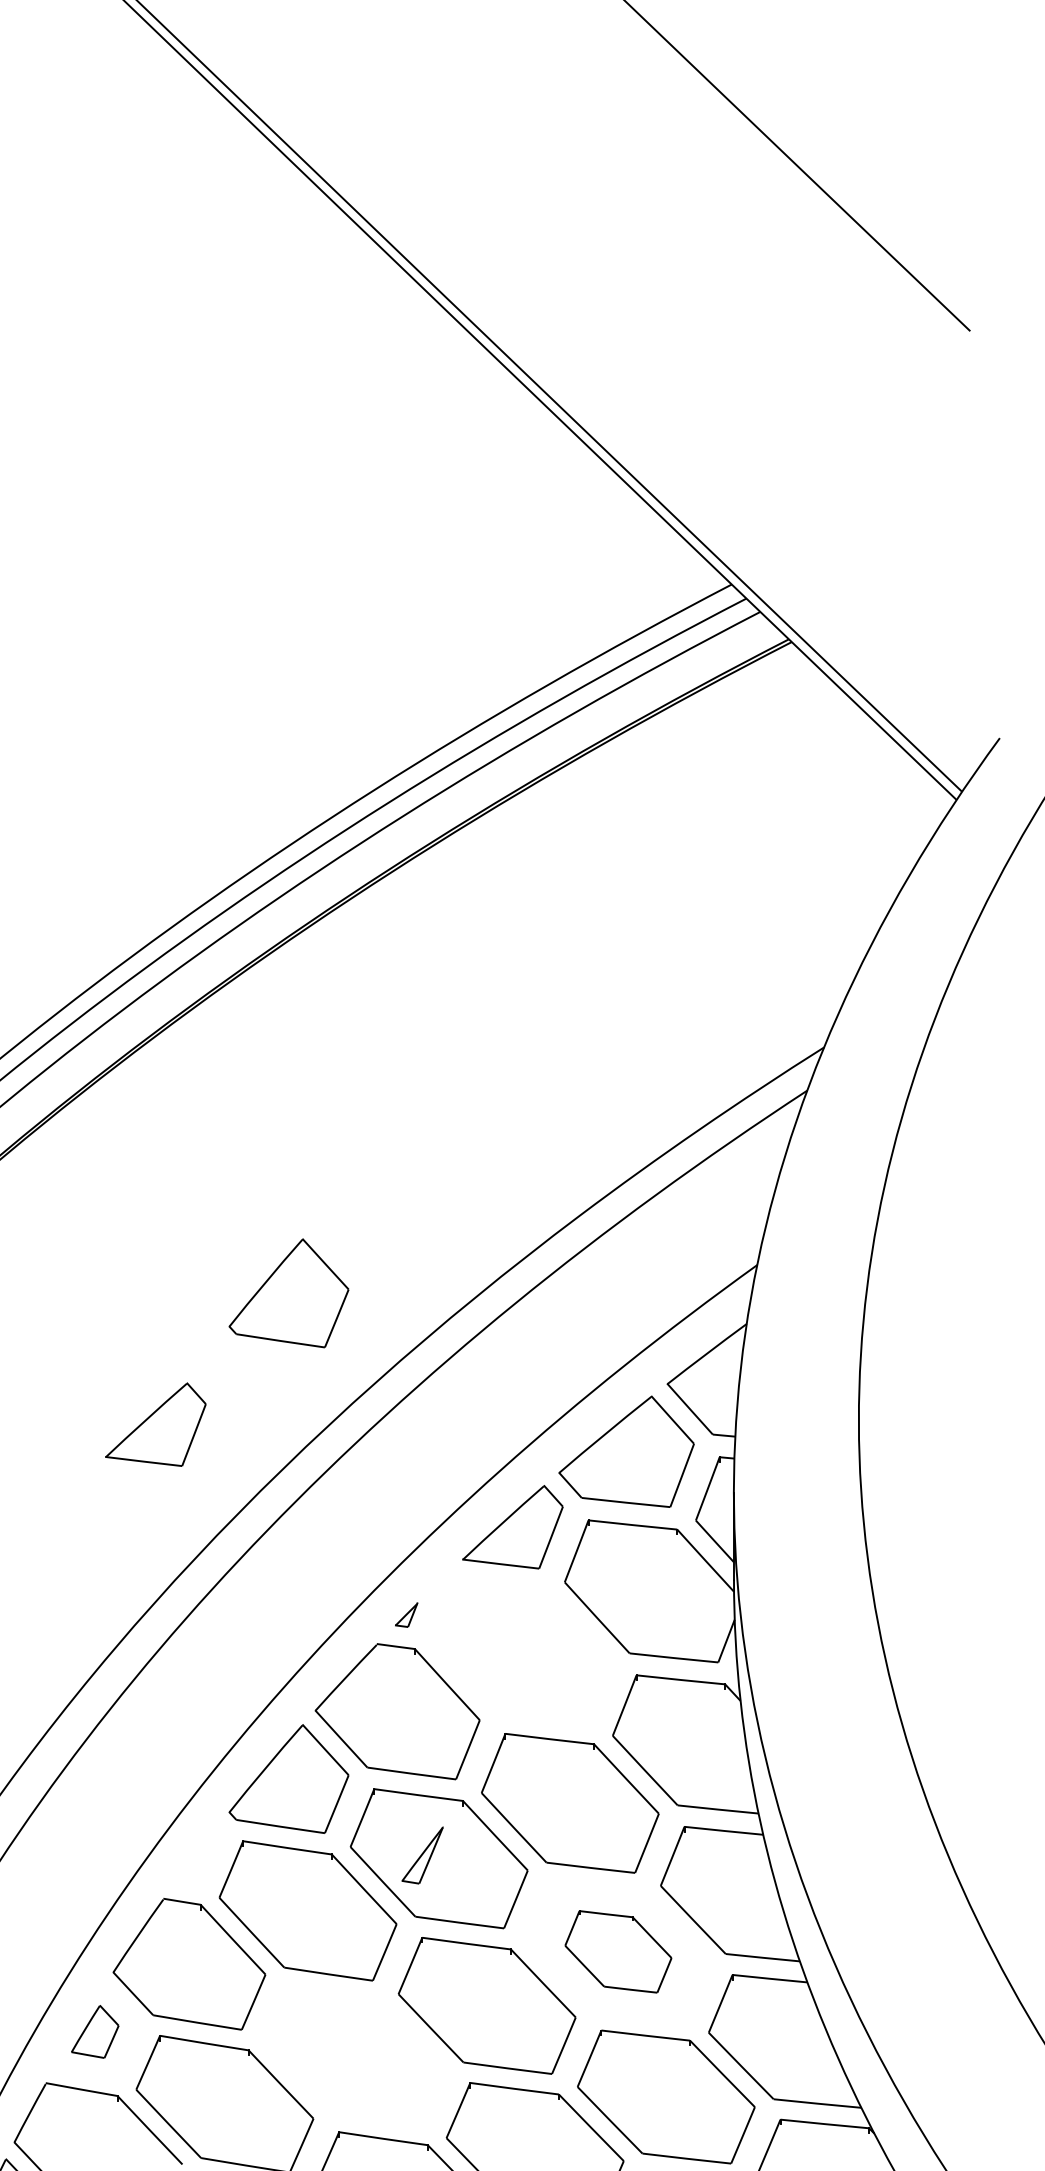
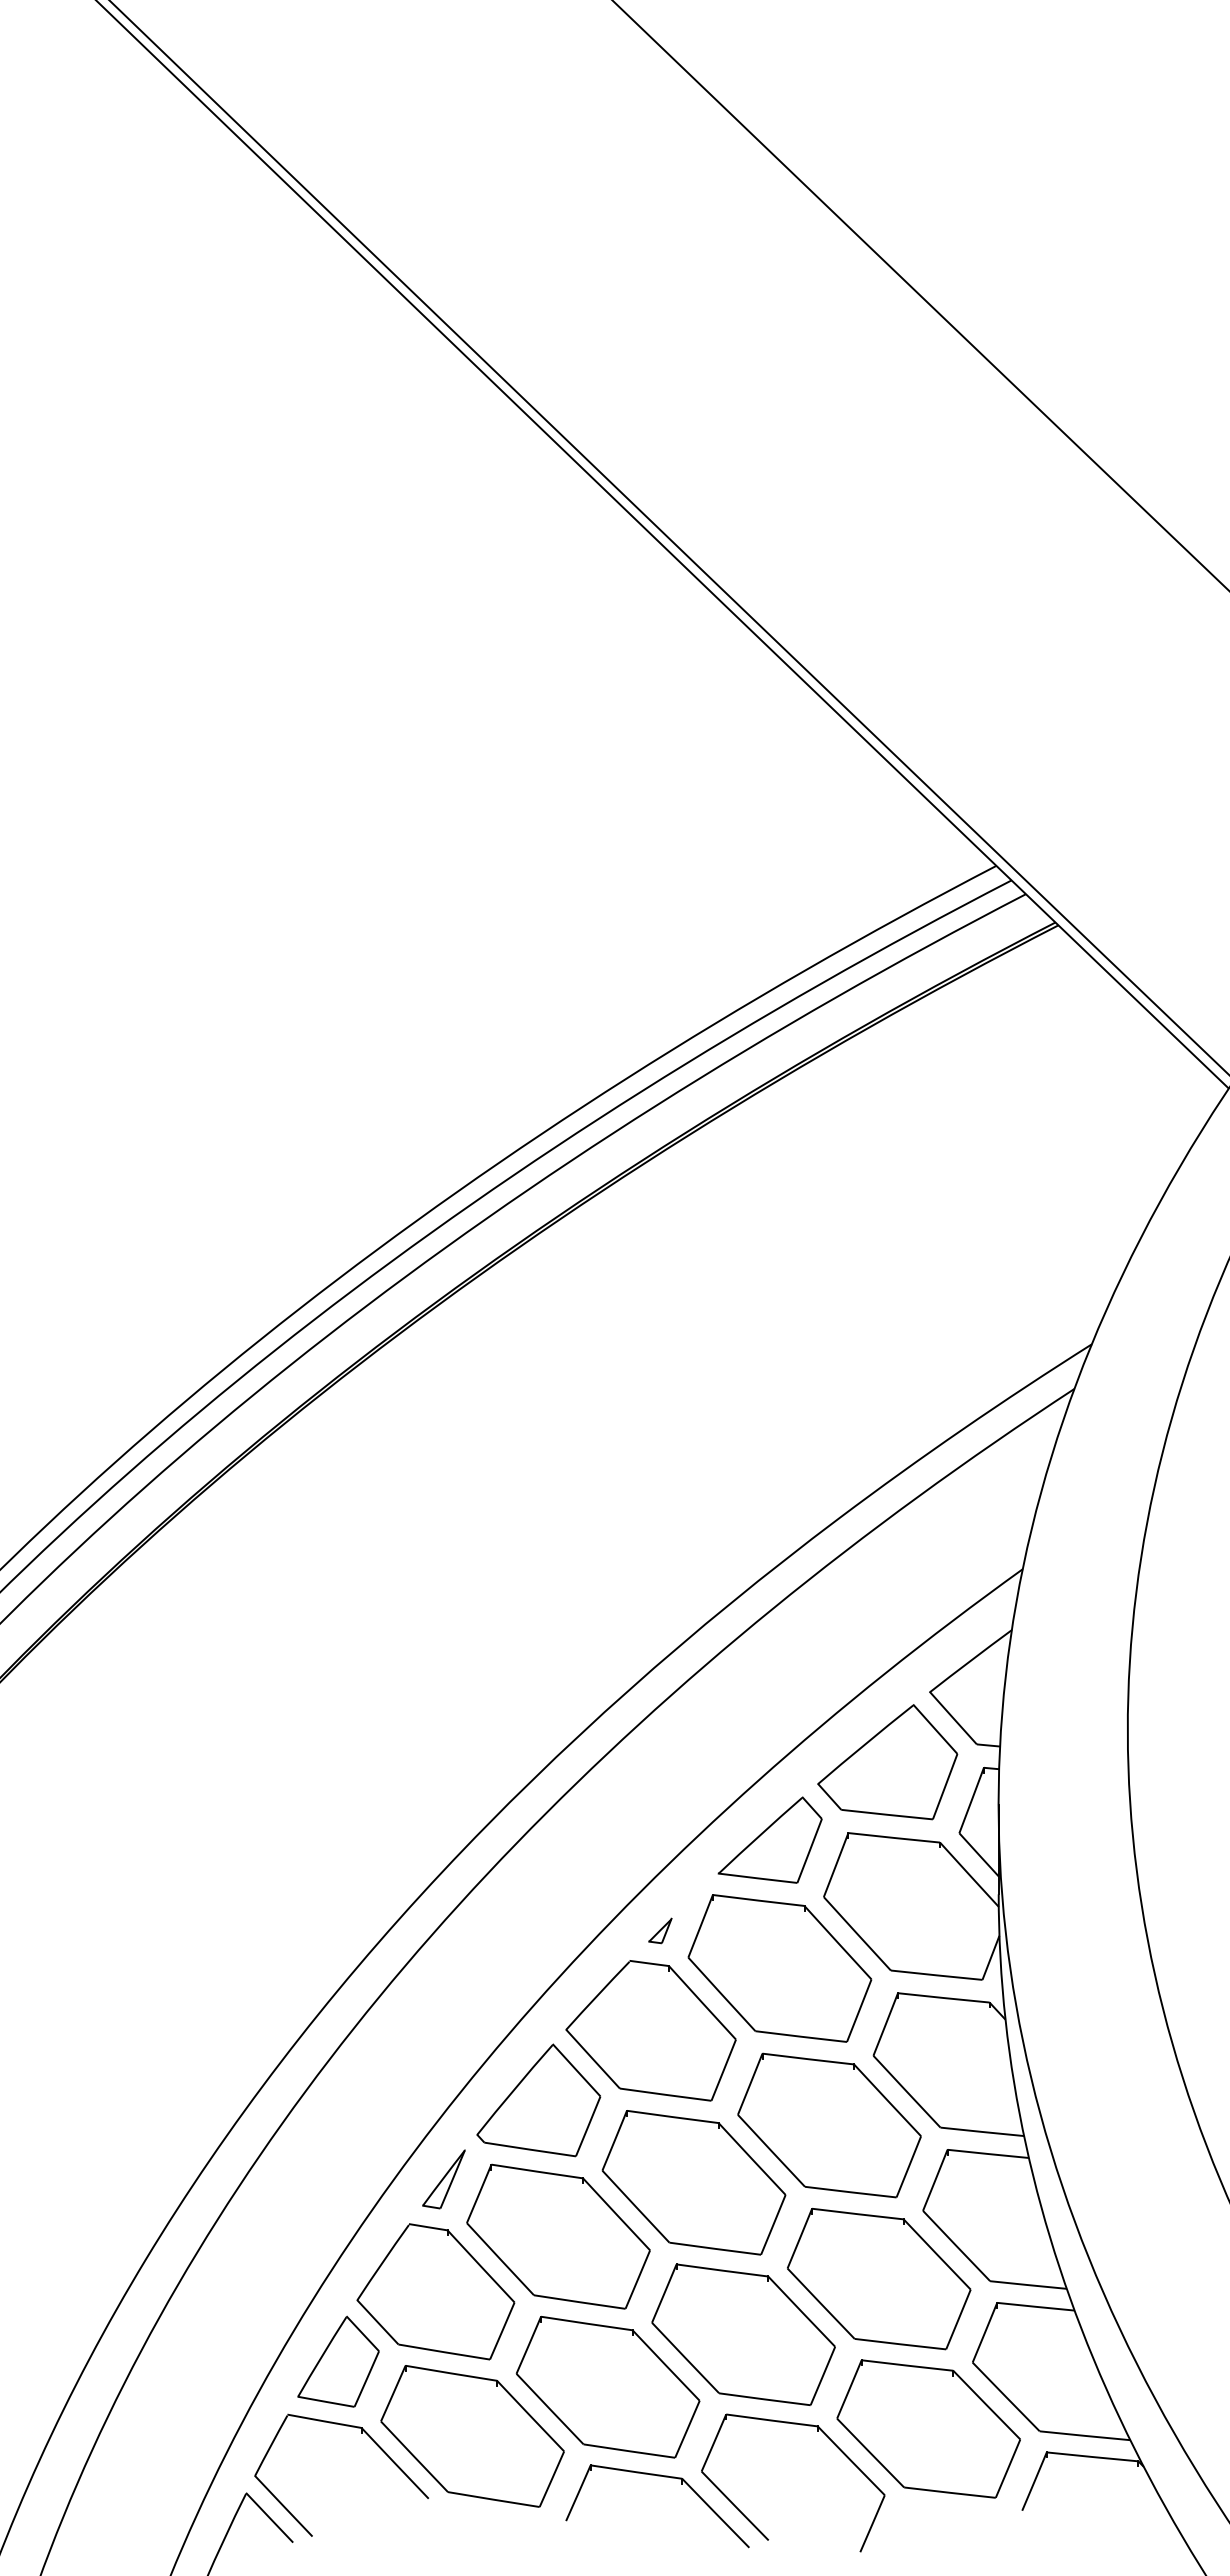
part: (288, 1293) -> (538, 1598), removed
part: (155, 1424) -> (400, 1733), removed
part: (521, 1651) -> (779, 1968), added
part: (422, 1855) -> (443, 2179), moved
part: (618, 1951) -> (879, 2278), size x1.67
part: (95, 2031) -> (338, 2361), size x1.67
part: (355, 2056) -> (607, 2387), added

